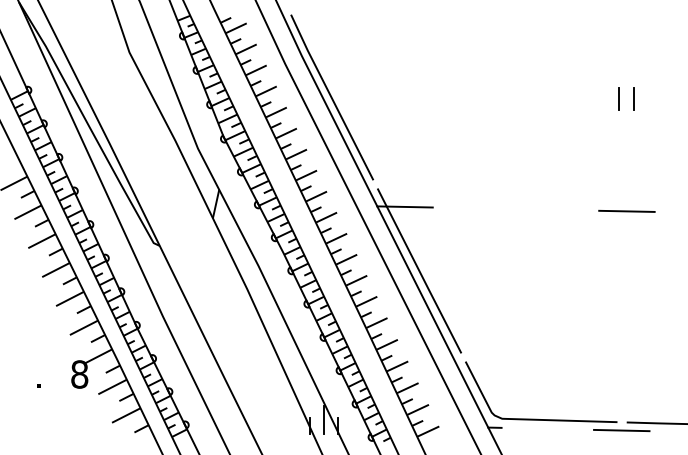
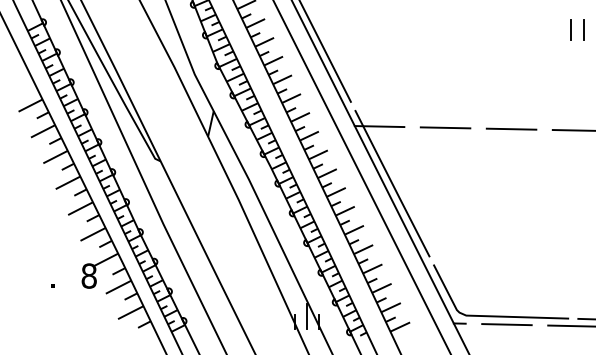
line: (478, 207) -> (445, 127), added
line: (552, 209) -> (511, 128), added
line: (547, 428) -> (506, 324), added

